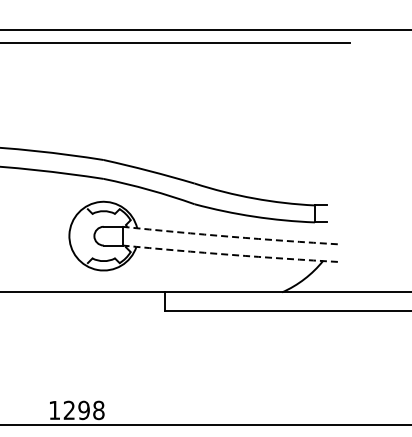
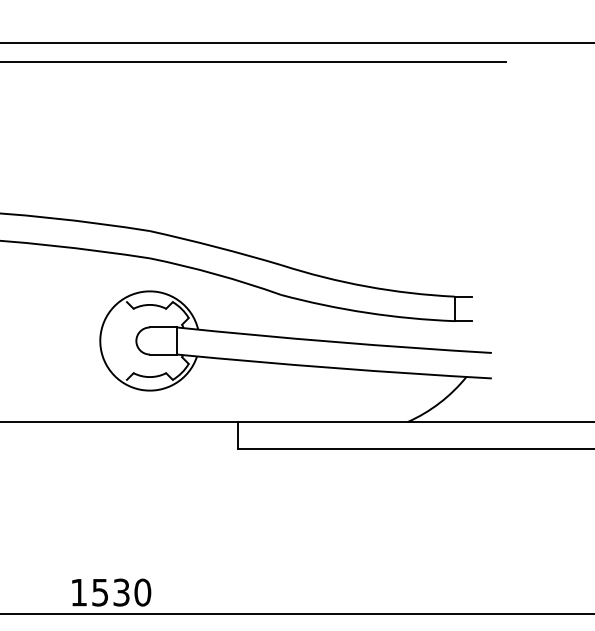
arc: (231, 236) -> (334, 341), dashed -> solid
arc: (231, 254) -> (334, 367), dashed -> solid
text: (83, 410) -> (120, 592), 1298 -> 1530

